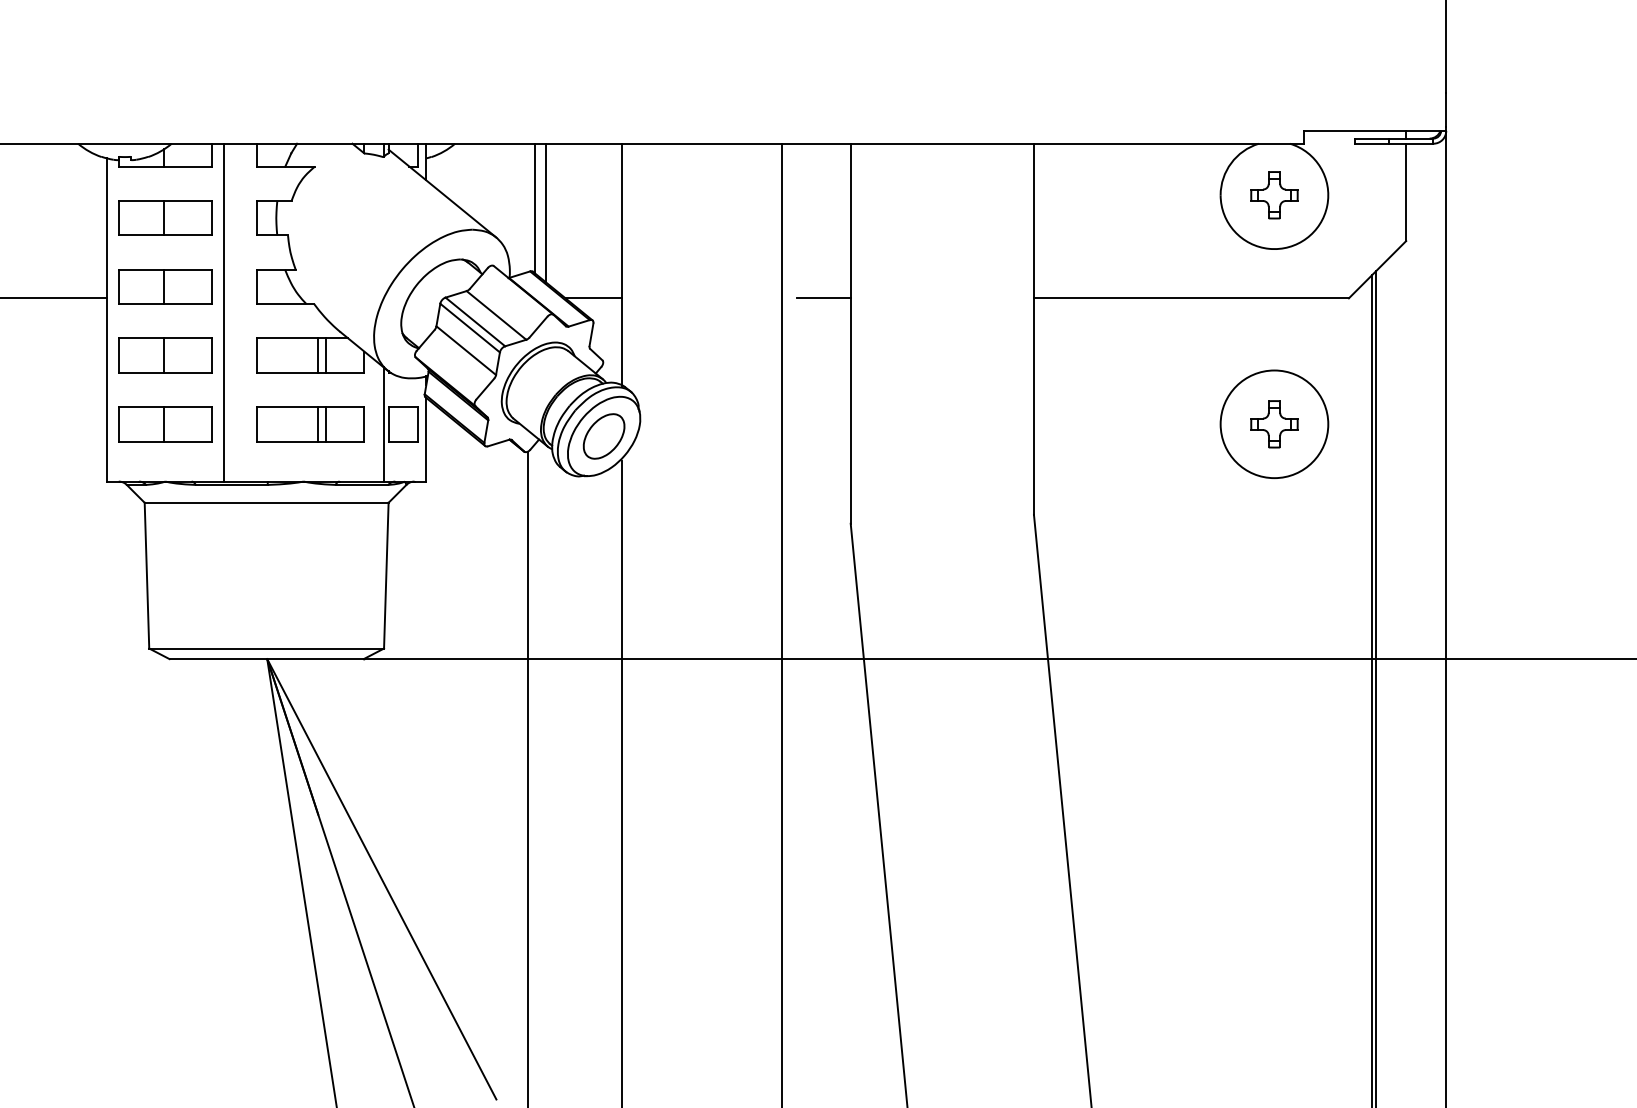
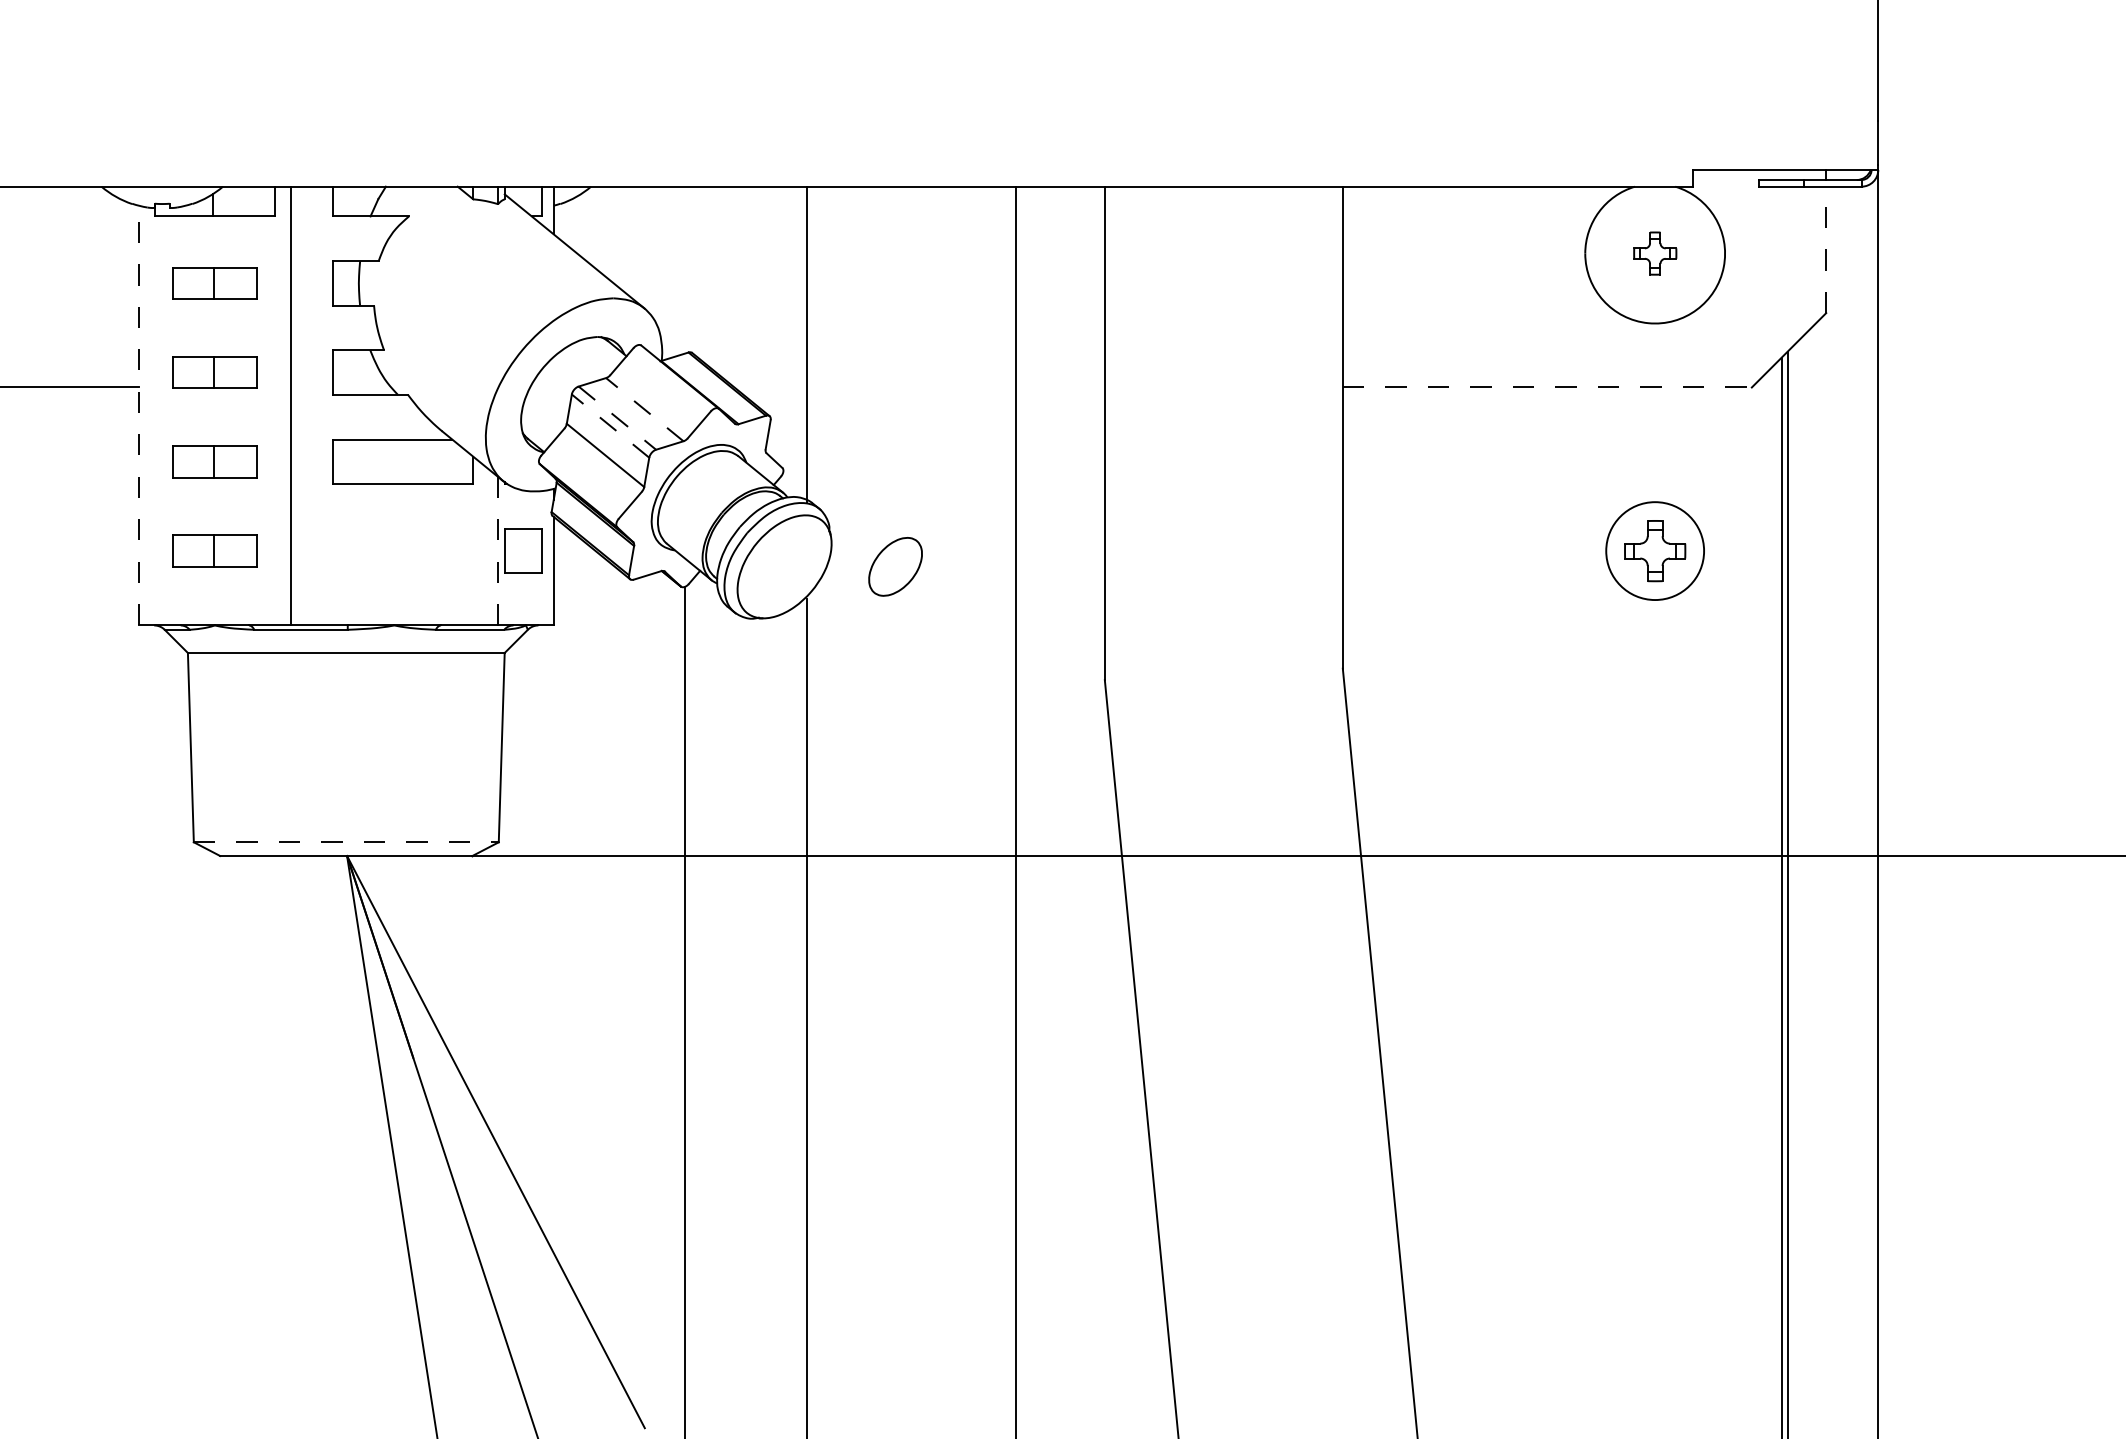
line: (1406, 192) -> (1826, 249), solid -> dashed
part: (1274, 195) -> (1655, 253), size x0.7
line: (535, 208) -> (695, 270), removed
line: (545, 212) -> (708, 276), removed
part: (165, 218) -> (214, 283), size x0.7
part: (165, 286) -> (214, 372), size x0.7
line: (593, 298) -> (770, 387), removed
line: (823, 298) -> (1069, 387), removed
line: (1191, 298) -> (1547, 387), solid -> dashed
line: (496, 315) -> (644, 409), solid -> dashed
line: (106, 319) -> (138, 415), solid -> dashed
line: (475, 322) -> (617, 418), solid -> dashed
line: (470, 328) -> (610, 426), solid -> dashed
part: (165, 355) -> (214, 461), size x0.7
line: (318, 355) -> (413, 461), removed
line: (326, 355) -> (423, 461), removed
part: (165, 423) -> (214, 550), size x0.7
part: (309, 423) -> (402, 550), removed
line: (383, 423) -> (498, 550), solid -> dashed
circle: (1274, 424) -> (1655, 551), size x0.7
part: (604, 436) -> (895, 566), moved
line: (266, 648) -> (346, 842), solid -> dashed

